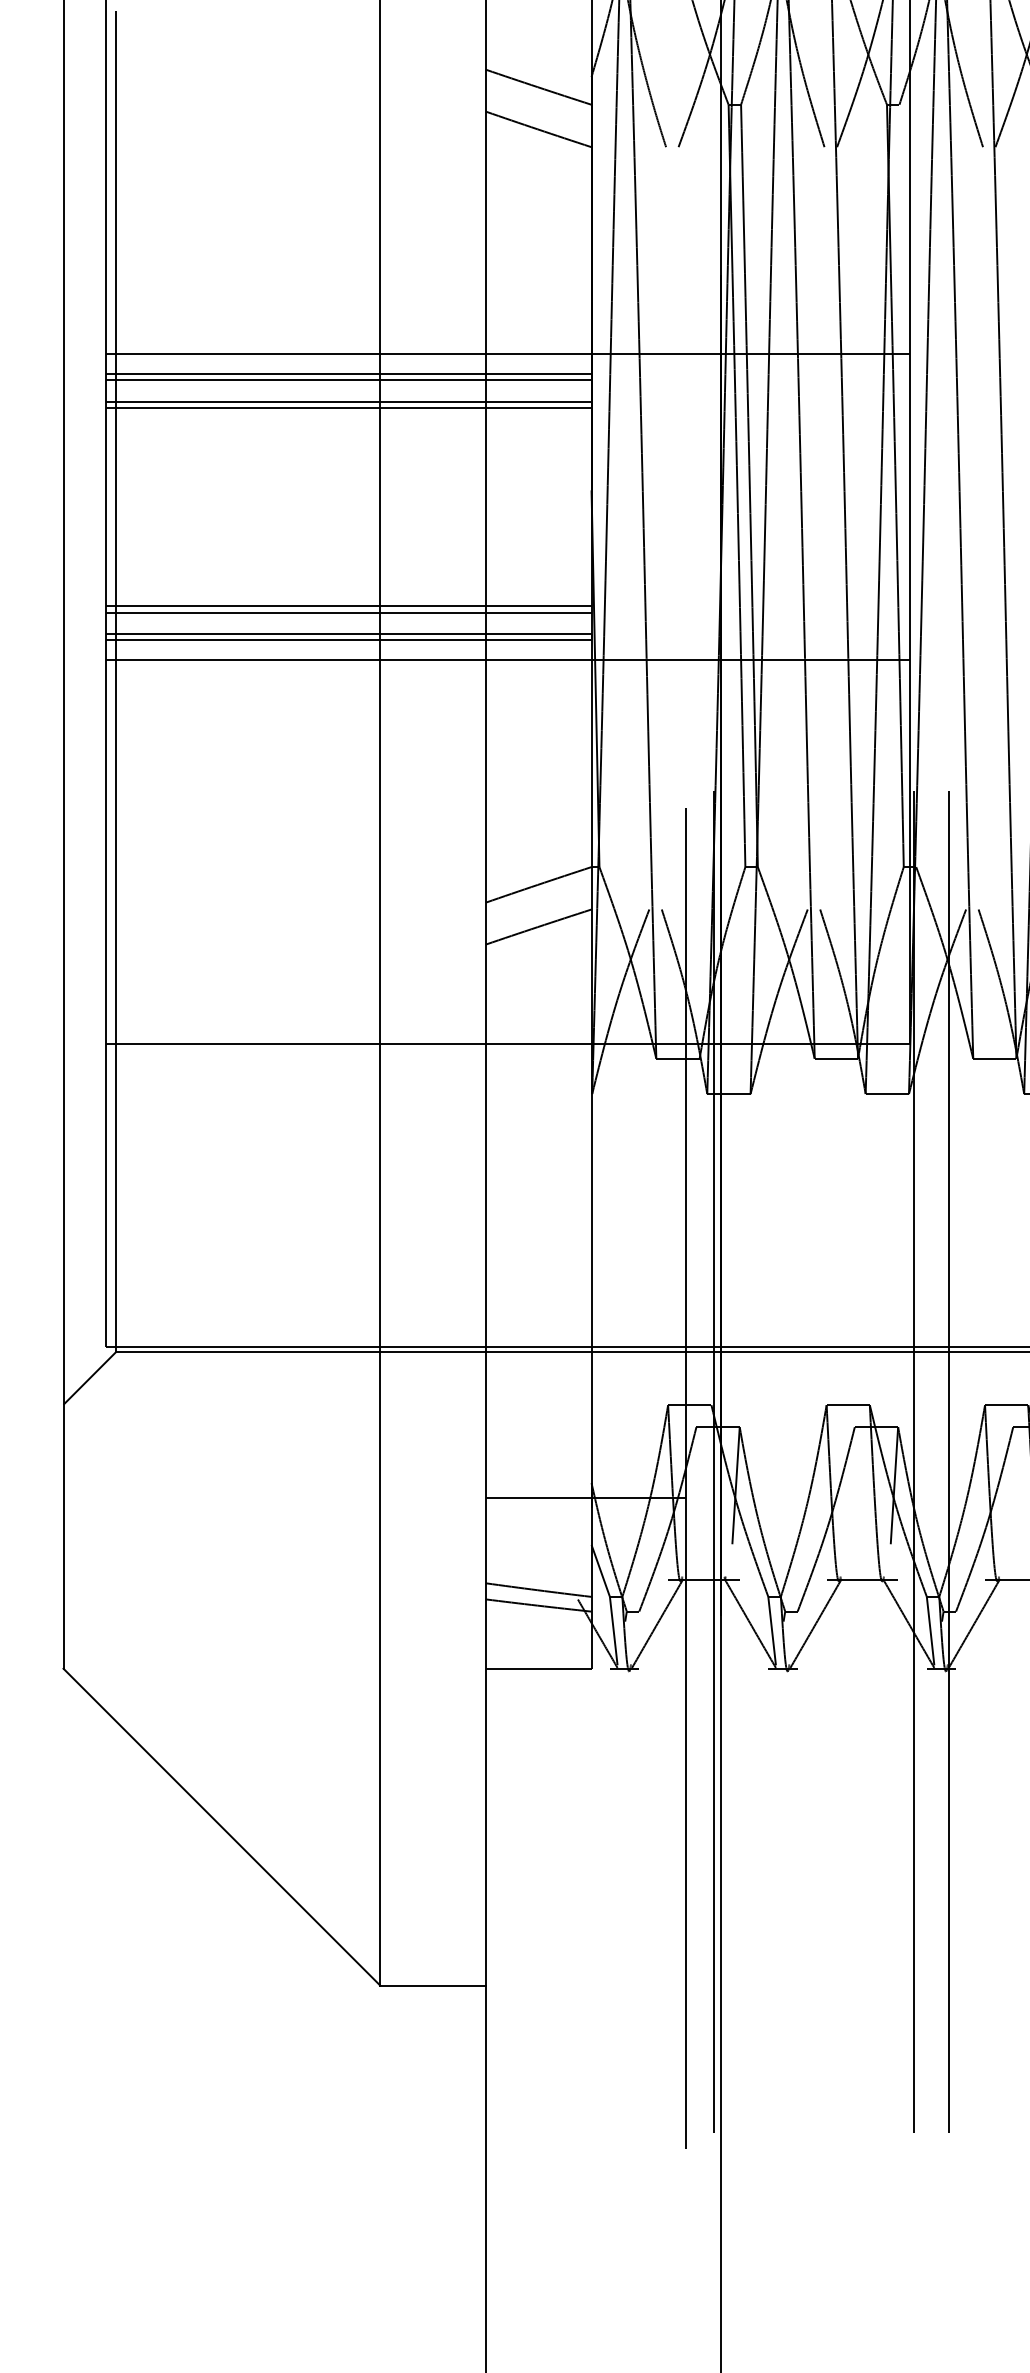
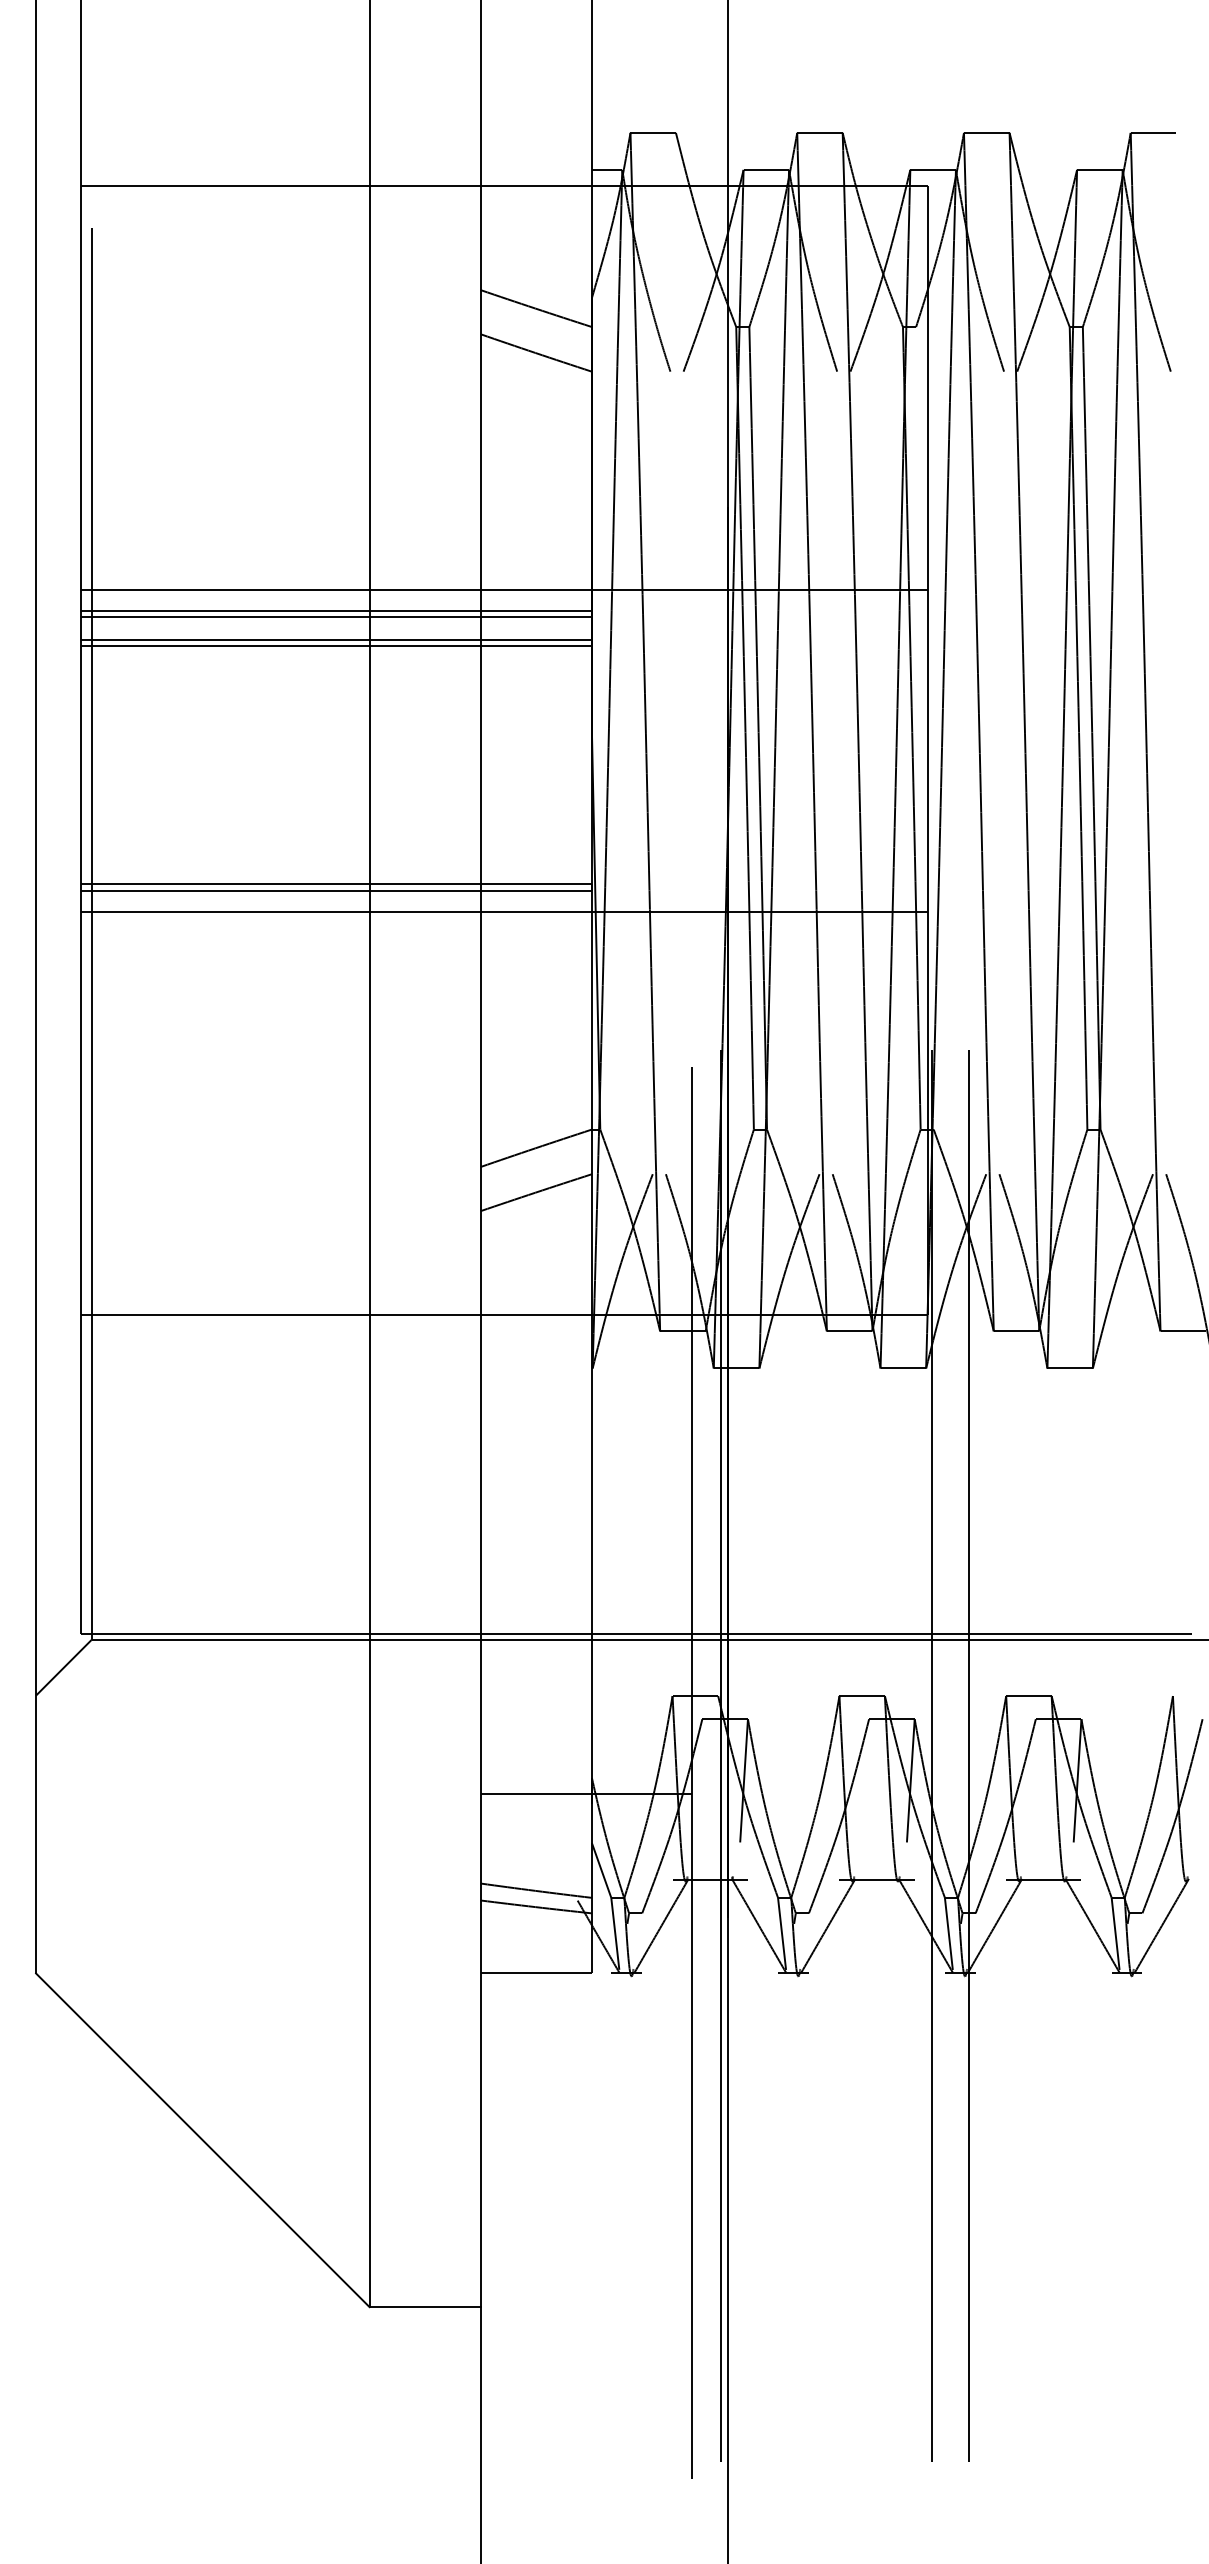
line: (347, 606) -> (335, 855), removed
line: (347, 612) -> (335, 861), removed

